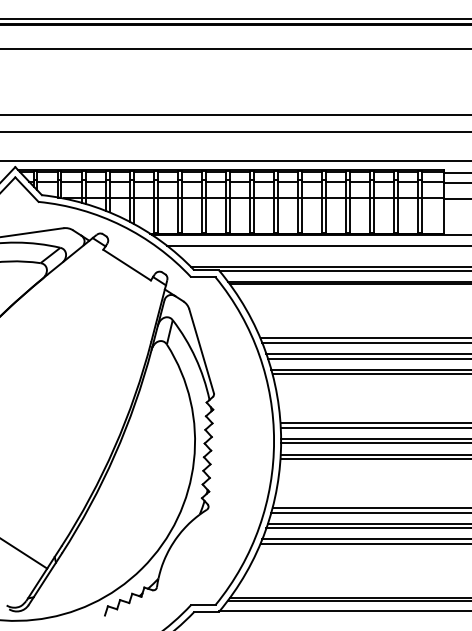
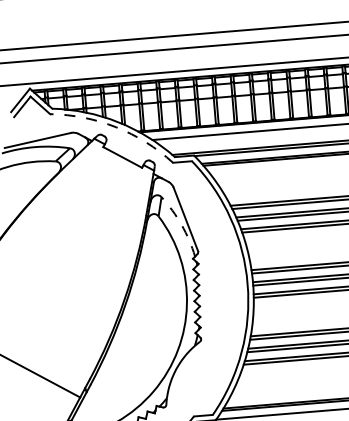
arc: (121, 225) -> (115, 127), solid -> dashed
arc: (195, 358) -> (181, 225), solid -> dashed

